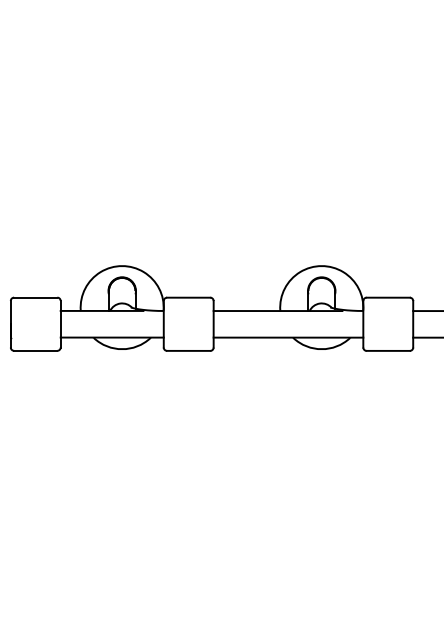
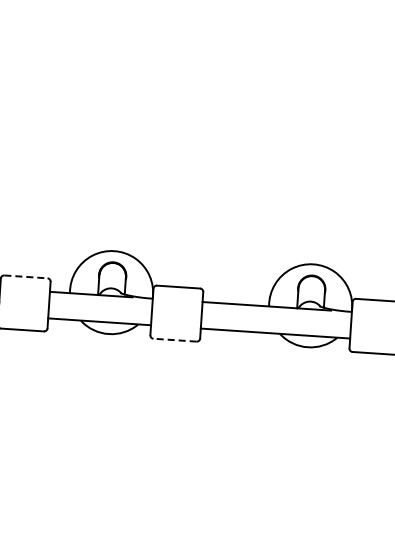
line: (35, 297) -> (25, 276), solid -> dashed
line: (188, 350) -> (174, 339), solid -> dashed

